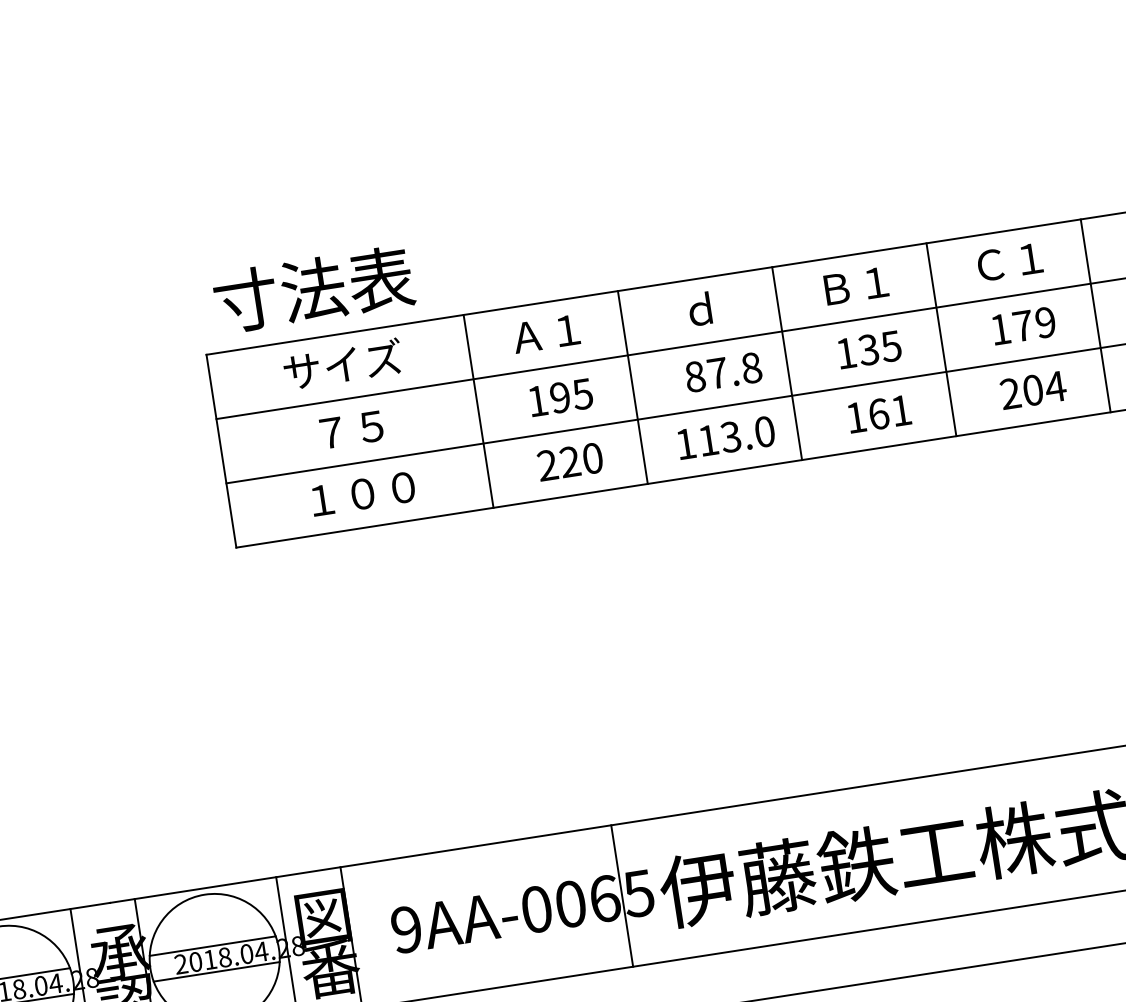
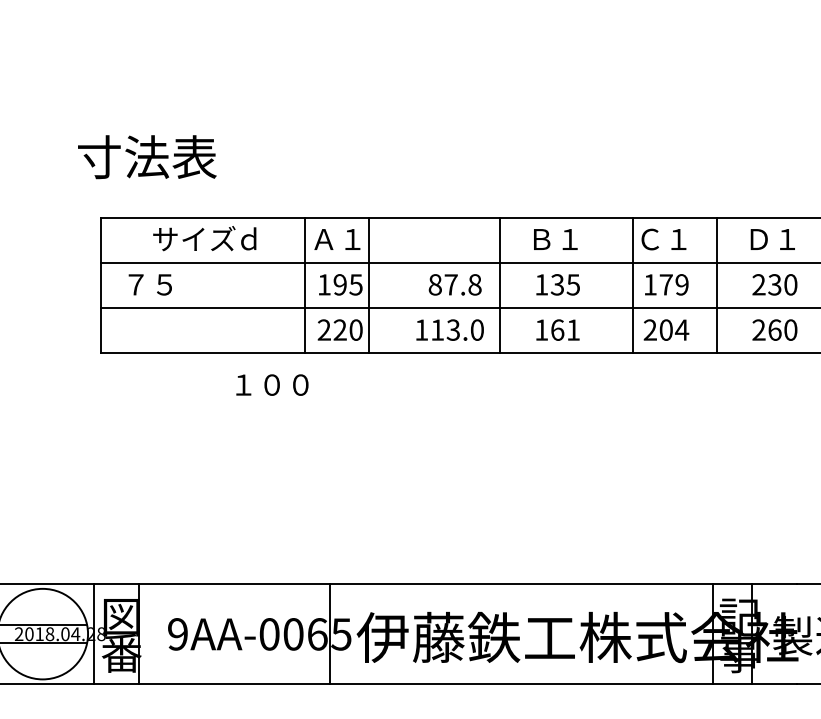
text: (314, 289) -> (147, 157), moved
text: (699, 308) -> (248, 238), moved
line: (941, 339) -> (632, 285), moved
line: (633, 387) -> (369, 285), moved
line: (478, 411) -> (304, 285), moved
text: (350, 429) -> (149, 284), moved
text: (363, 493) -> (272, 384), moved

